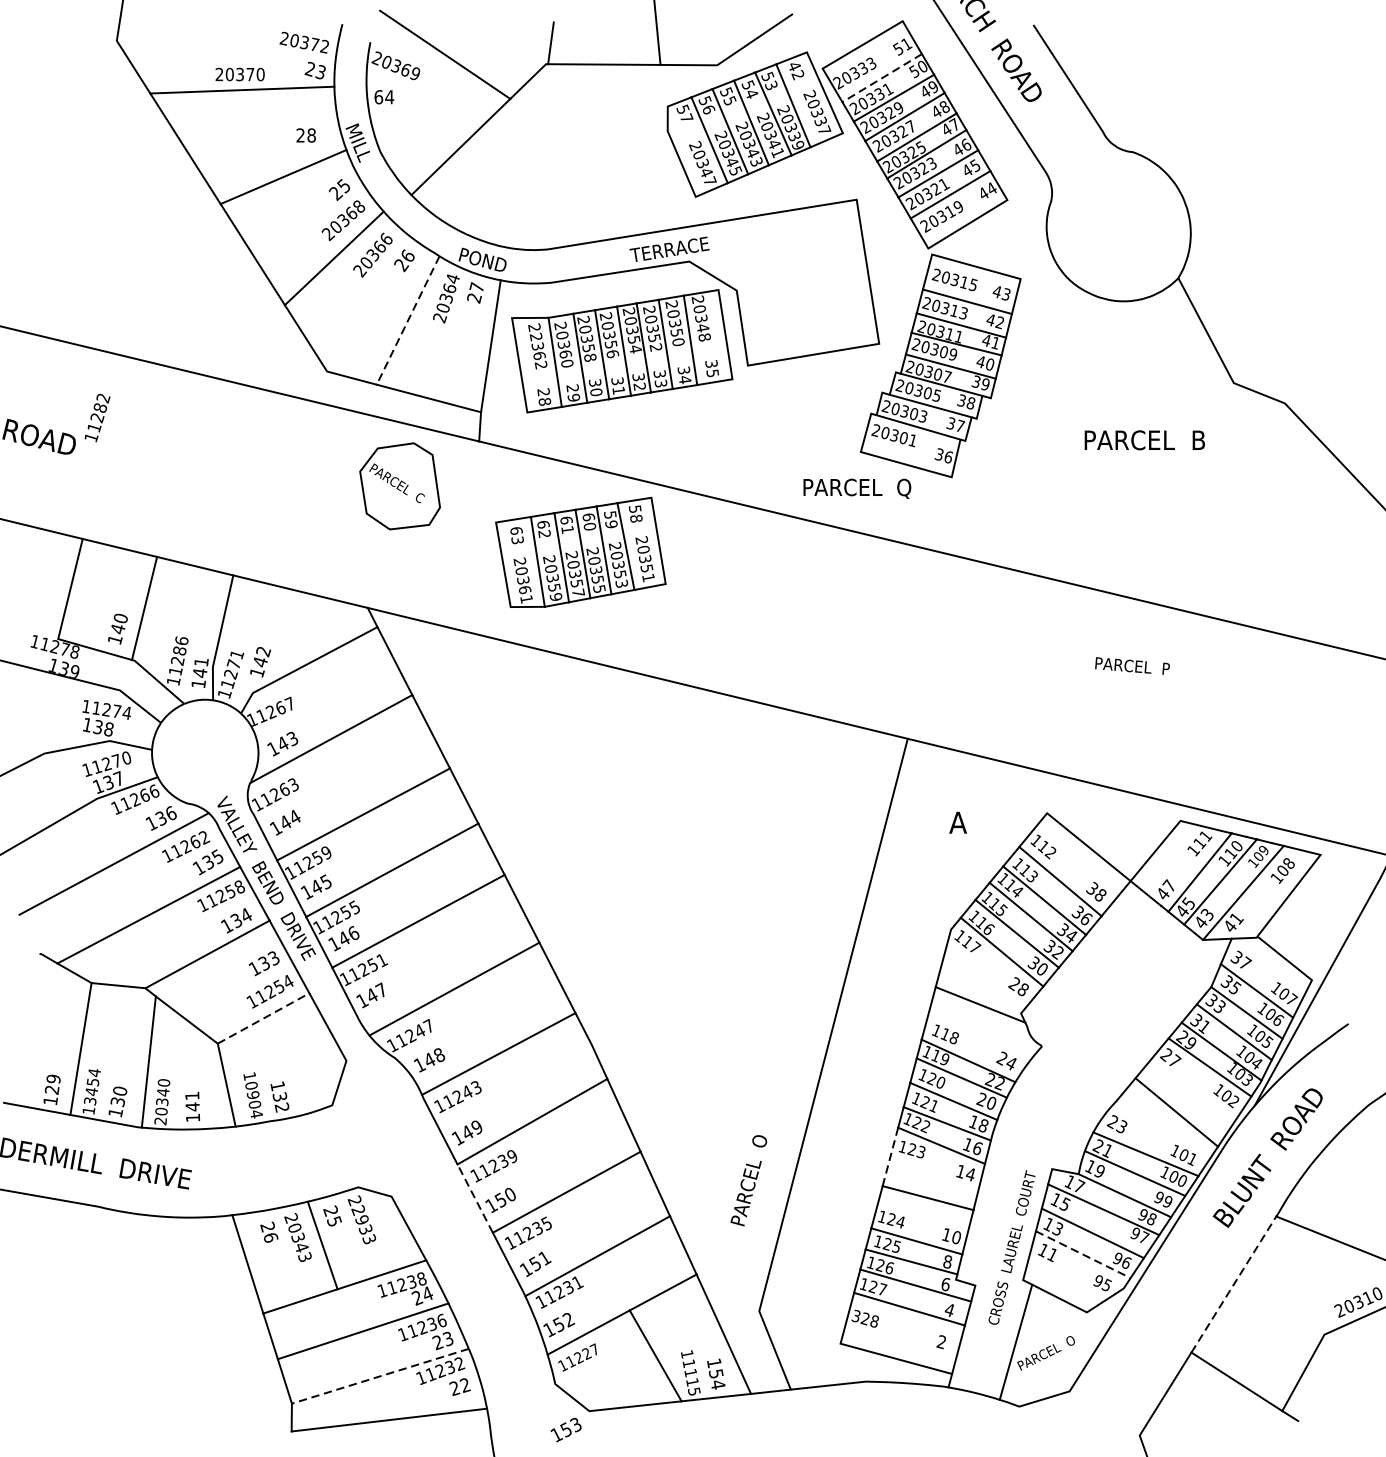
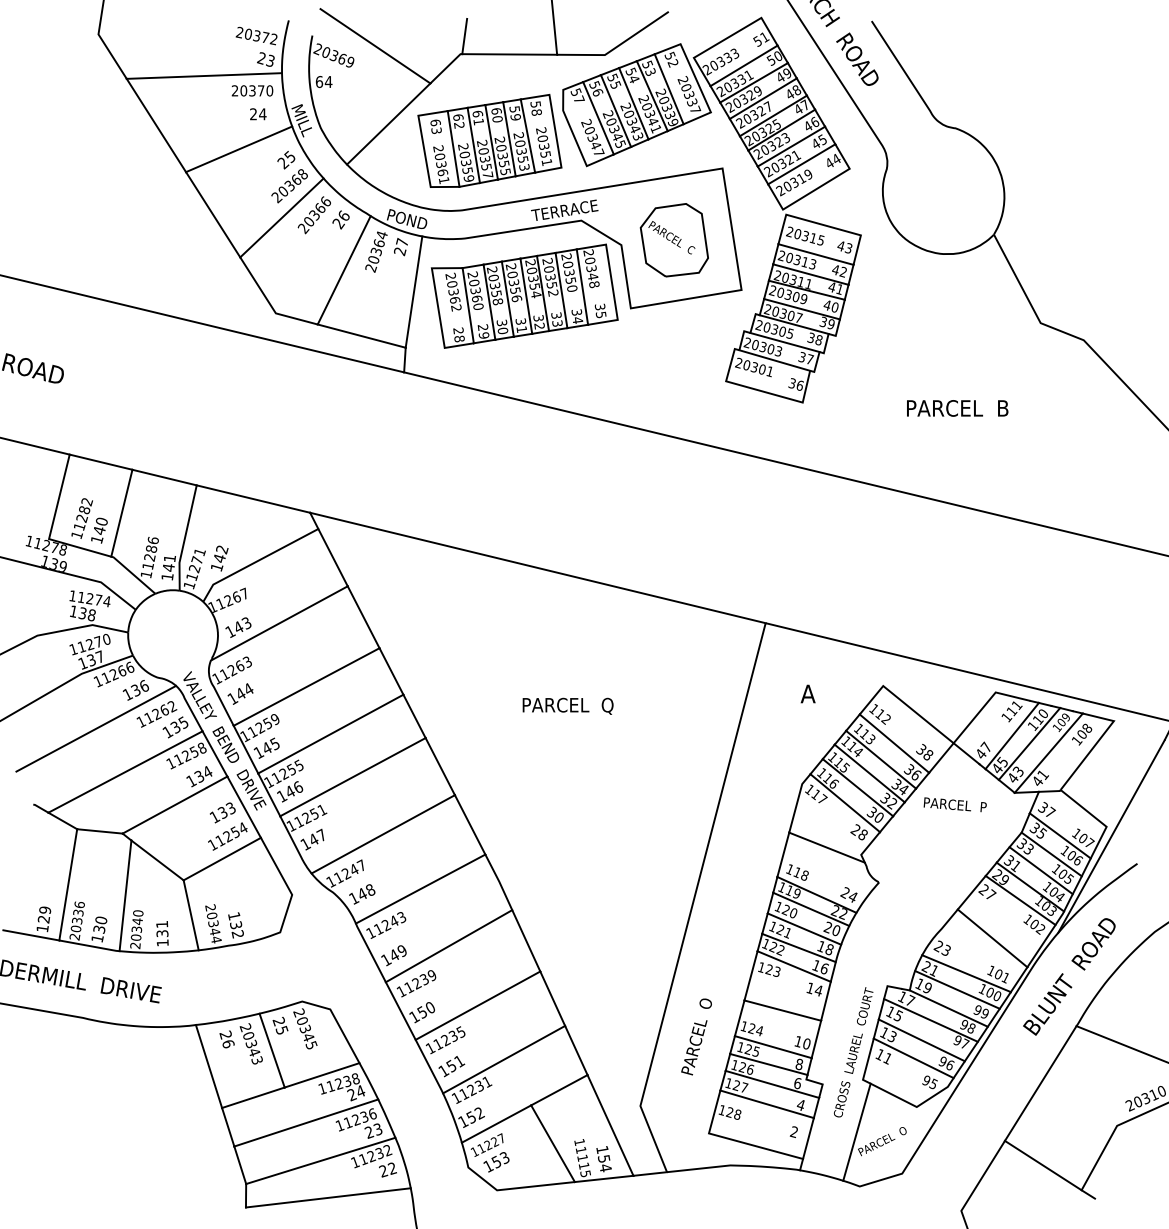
text: (793, 65) -> (669, 55), 42 -> 52
text: (240, 74) -> (252, 90), moved
line: (881, 78) -> (743, 66), dashed -> solid
text: (311, 135) -> (262, 114), 28 -> 24
line: (408, 320) -> (344, 270), dashed -> solid
text: (535, 336) -> (451, 283), 22362 -> 20362
text: (96, 417) -> (81, 518), moved
text: (1144, 440) -> (957, 408), moved
part: (398, 486) -> (673, 240), moved
text: (856, 487) -> (567, 705), moved
part: (580, 551) -> (489, 140), moved
text: (1131, 665) -> (954, 804), moved
line: (263, 1017) -> (222, 858), dashed -> solid
text: (251, 1090) -> (212, 919), 10904 -> 20344
text: (90, 1091) -> (76, 920), 13454 -> 20336
text: (192, 1106) -> (162, 933), 141 -> 131
line: (890, 1156) -> (751, 975), dashed -> solid
text: (748, 1180) -> (696, 1036), moved
line: (474, 1197) -> (400, 1010), dashed -> solid
text: (363, 1224) -> (306, 1032), 22933 -> 20345
line: (1083, 1254) -> (913, 1058), dashed -> solid
line: (1233, 1284) -> (1040, 1083), dashed -> solid
text: (855, 1315) -> (721, 1109), 328 -> 128
line: (380, 1376) -> (320, 1161), dashed -> solid
text: (566, 1430) -> (496, 1162), moved

